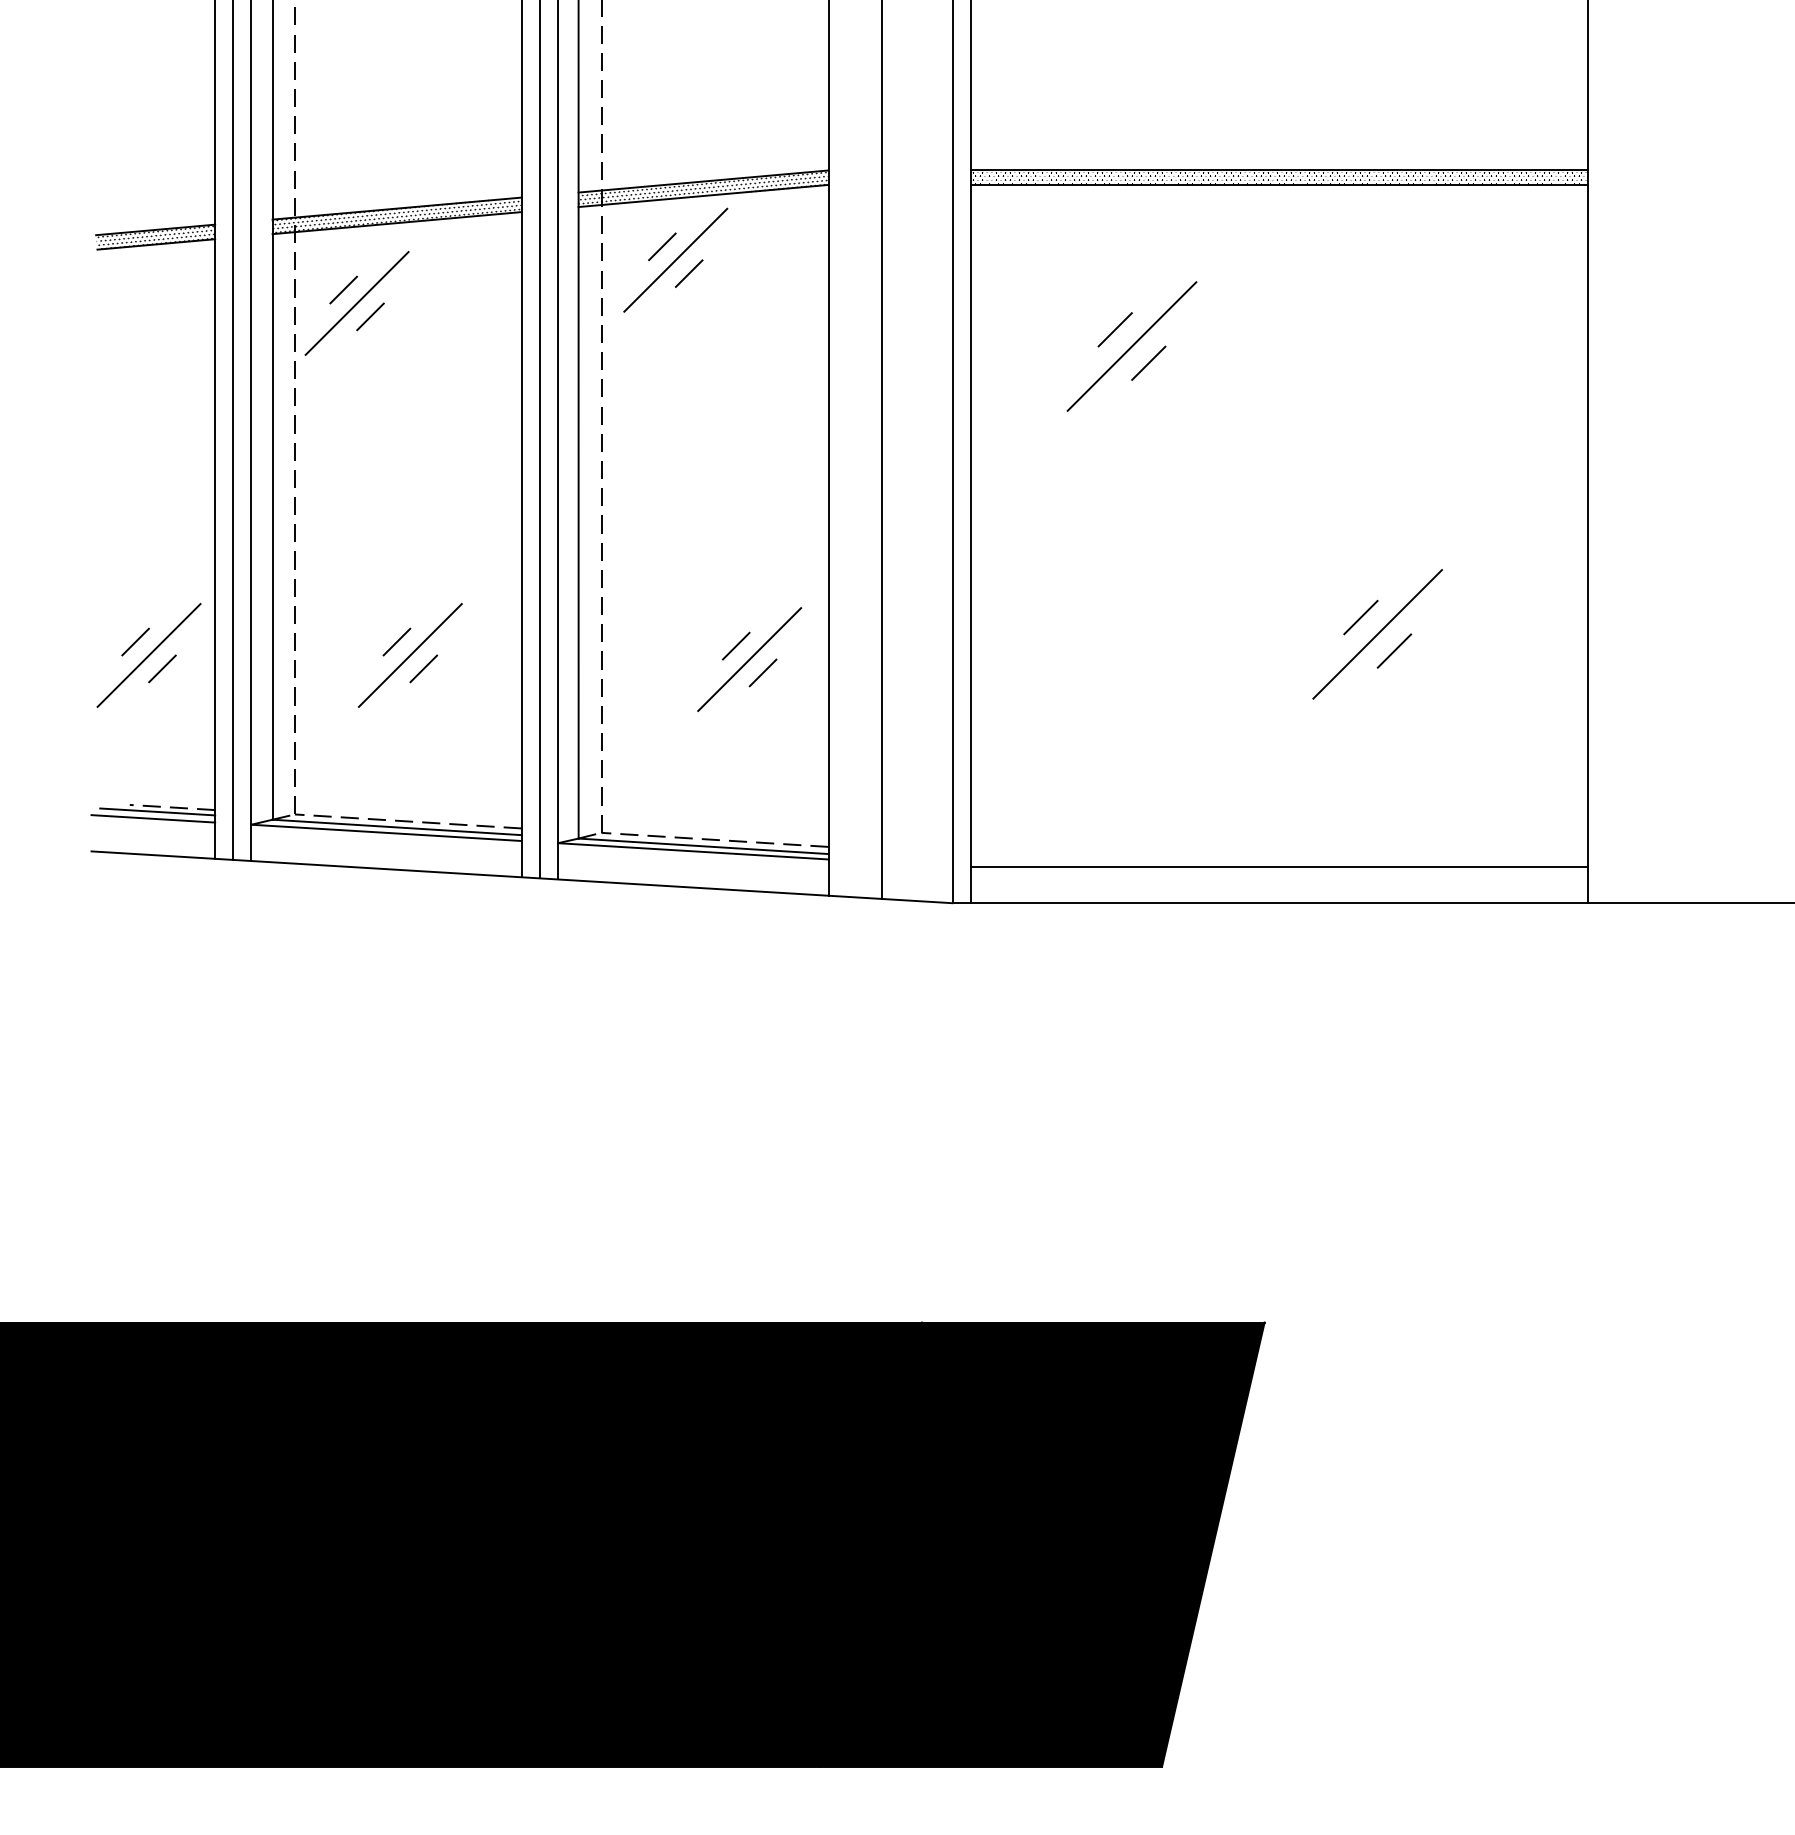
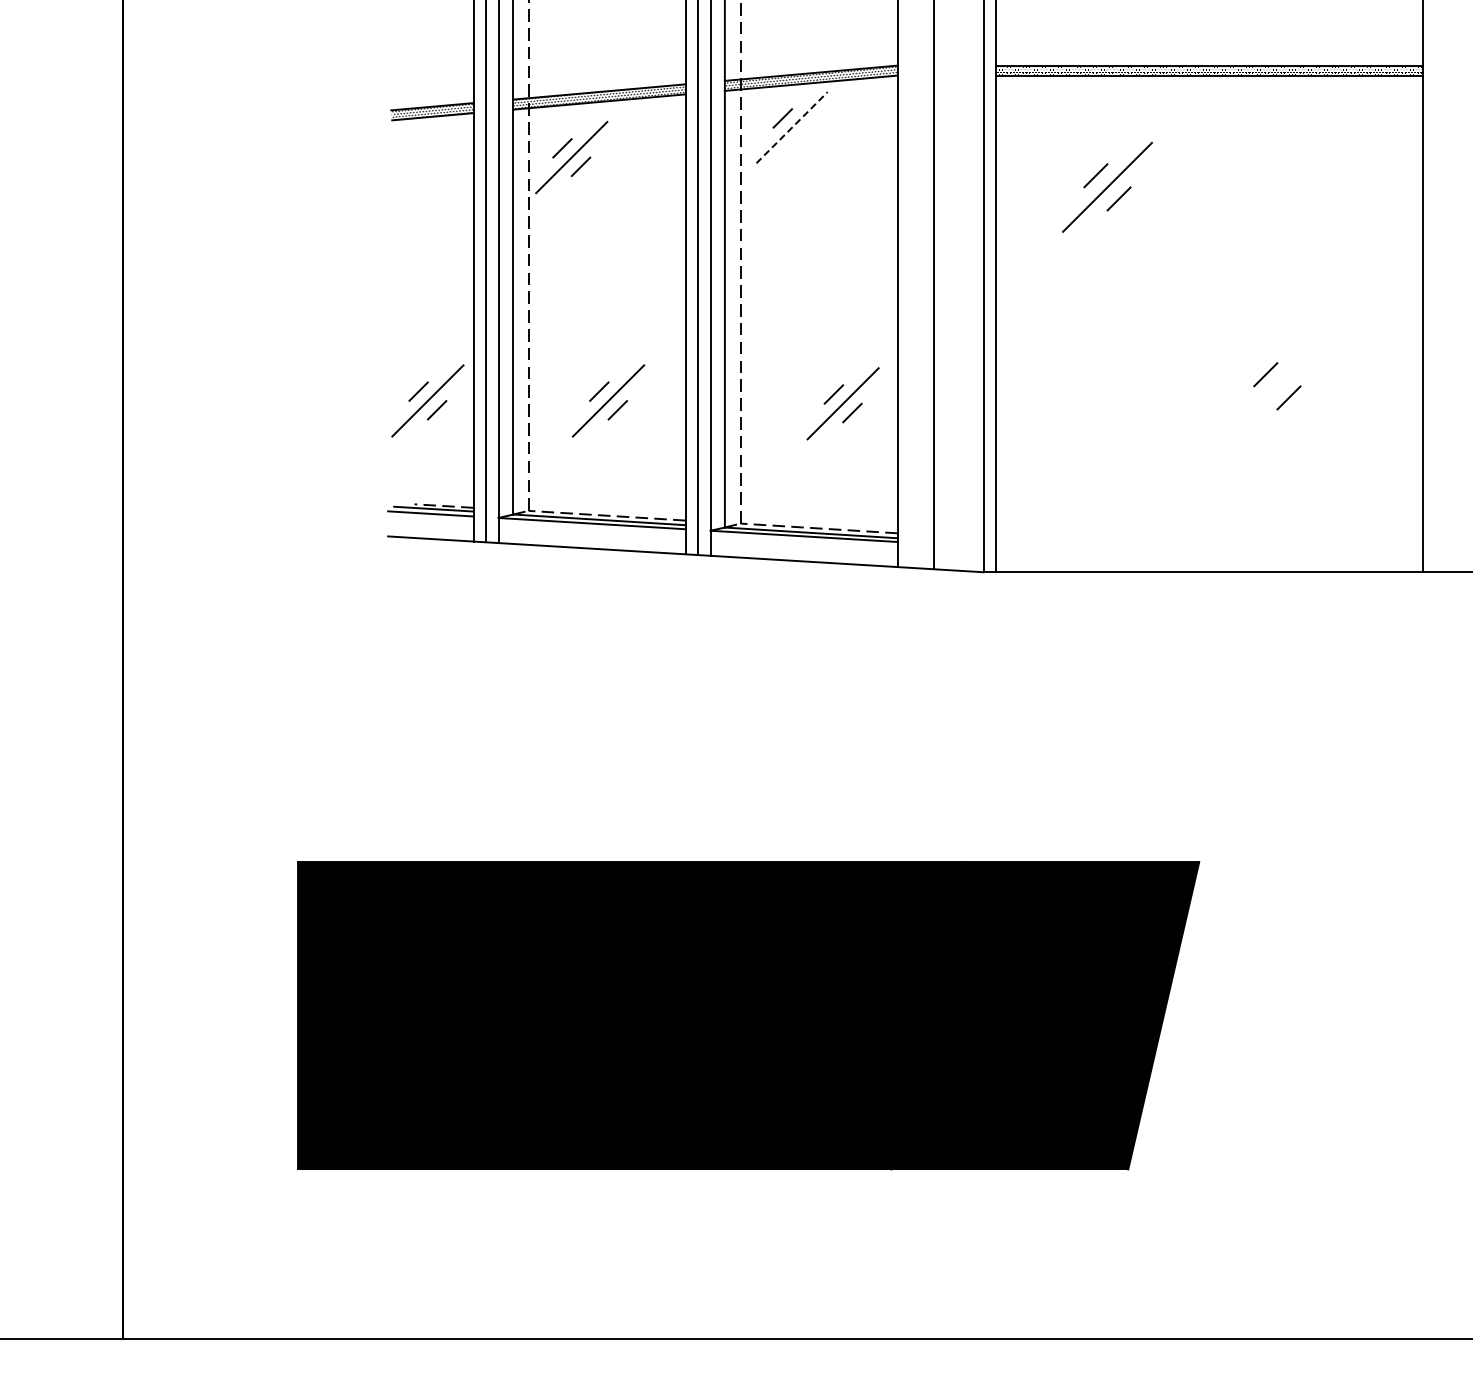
line: (676, 259) -> (792, 127), solid -> dashed
line: (689, 272) -> (801, 136), removed
line: (1376, 633) -> (1276, 385), removed
line: (1279, 867) -> (1209, 547), removed

